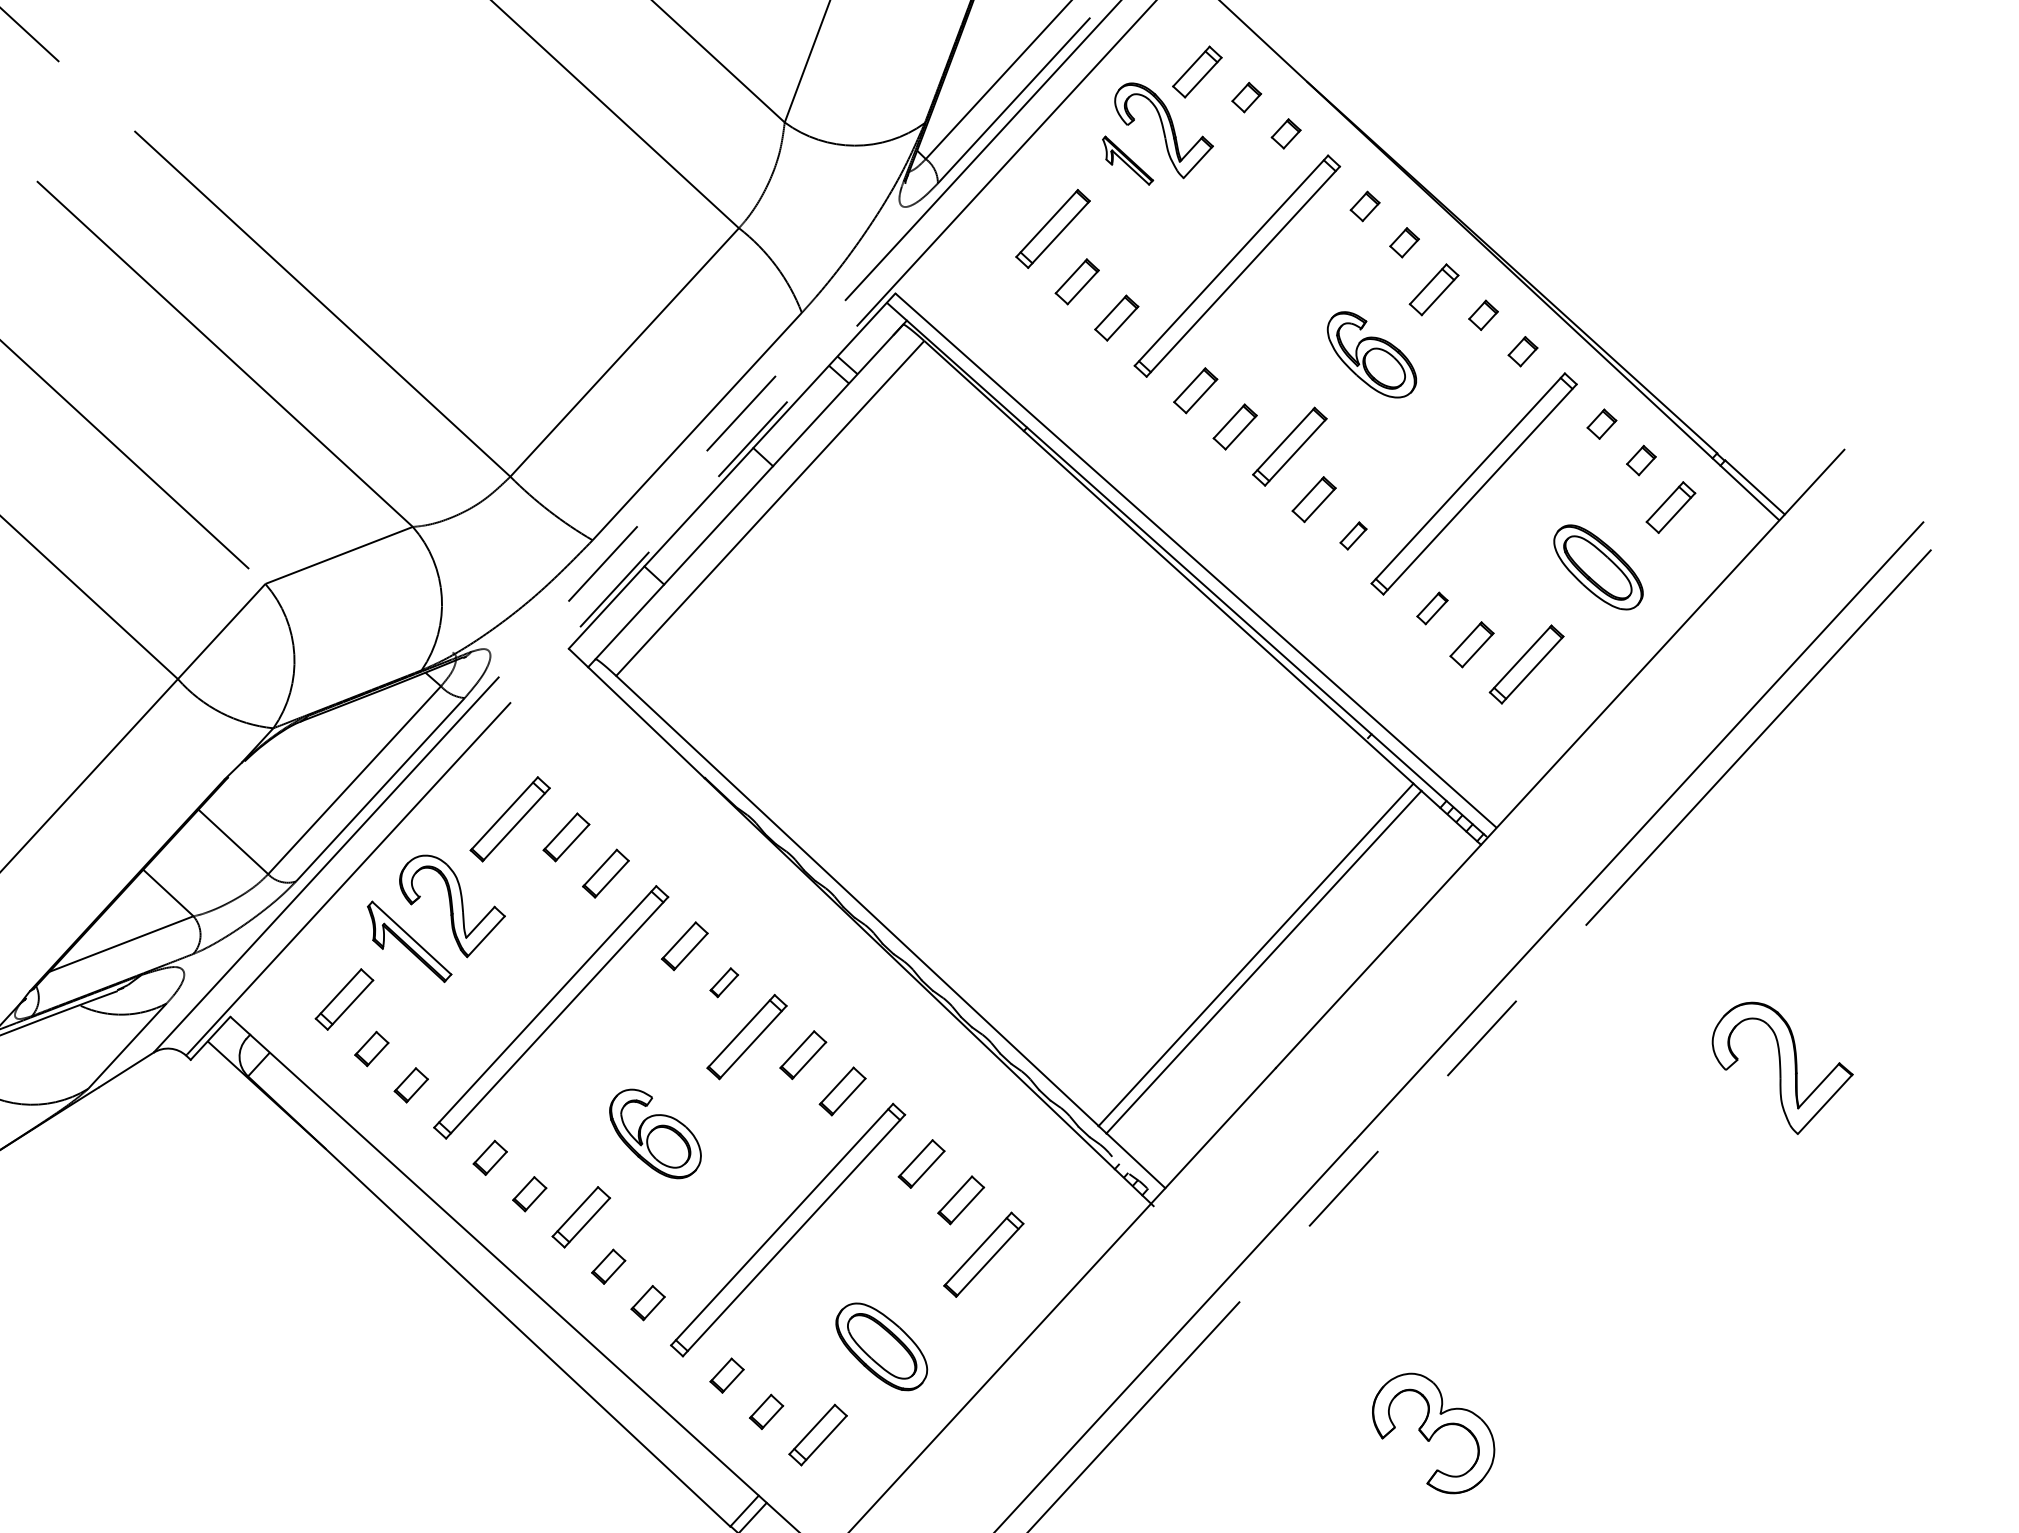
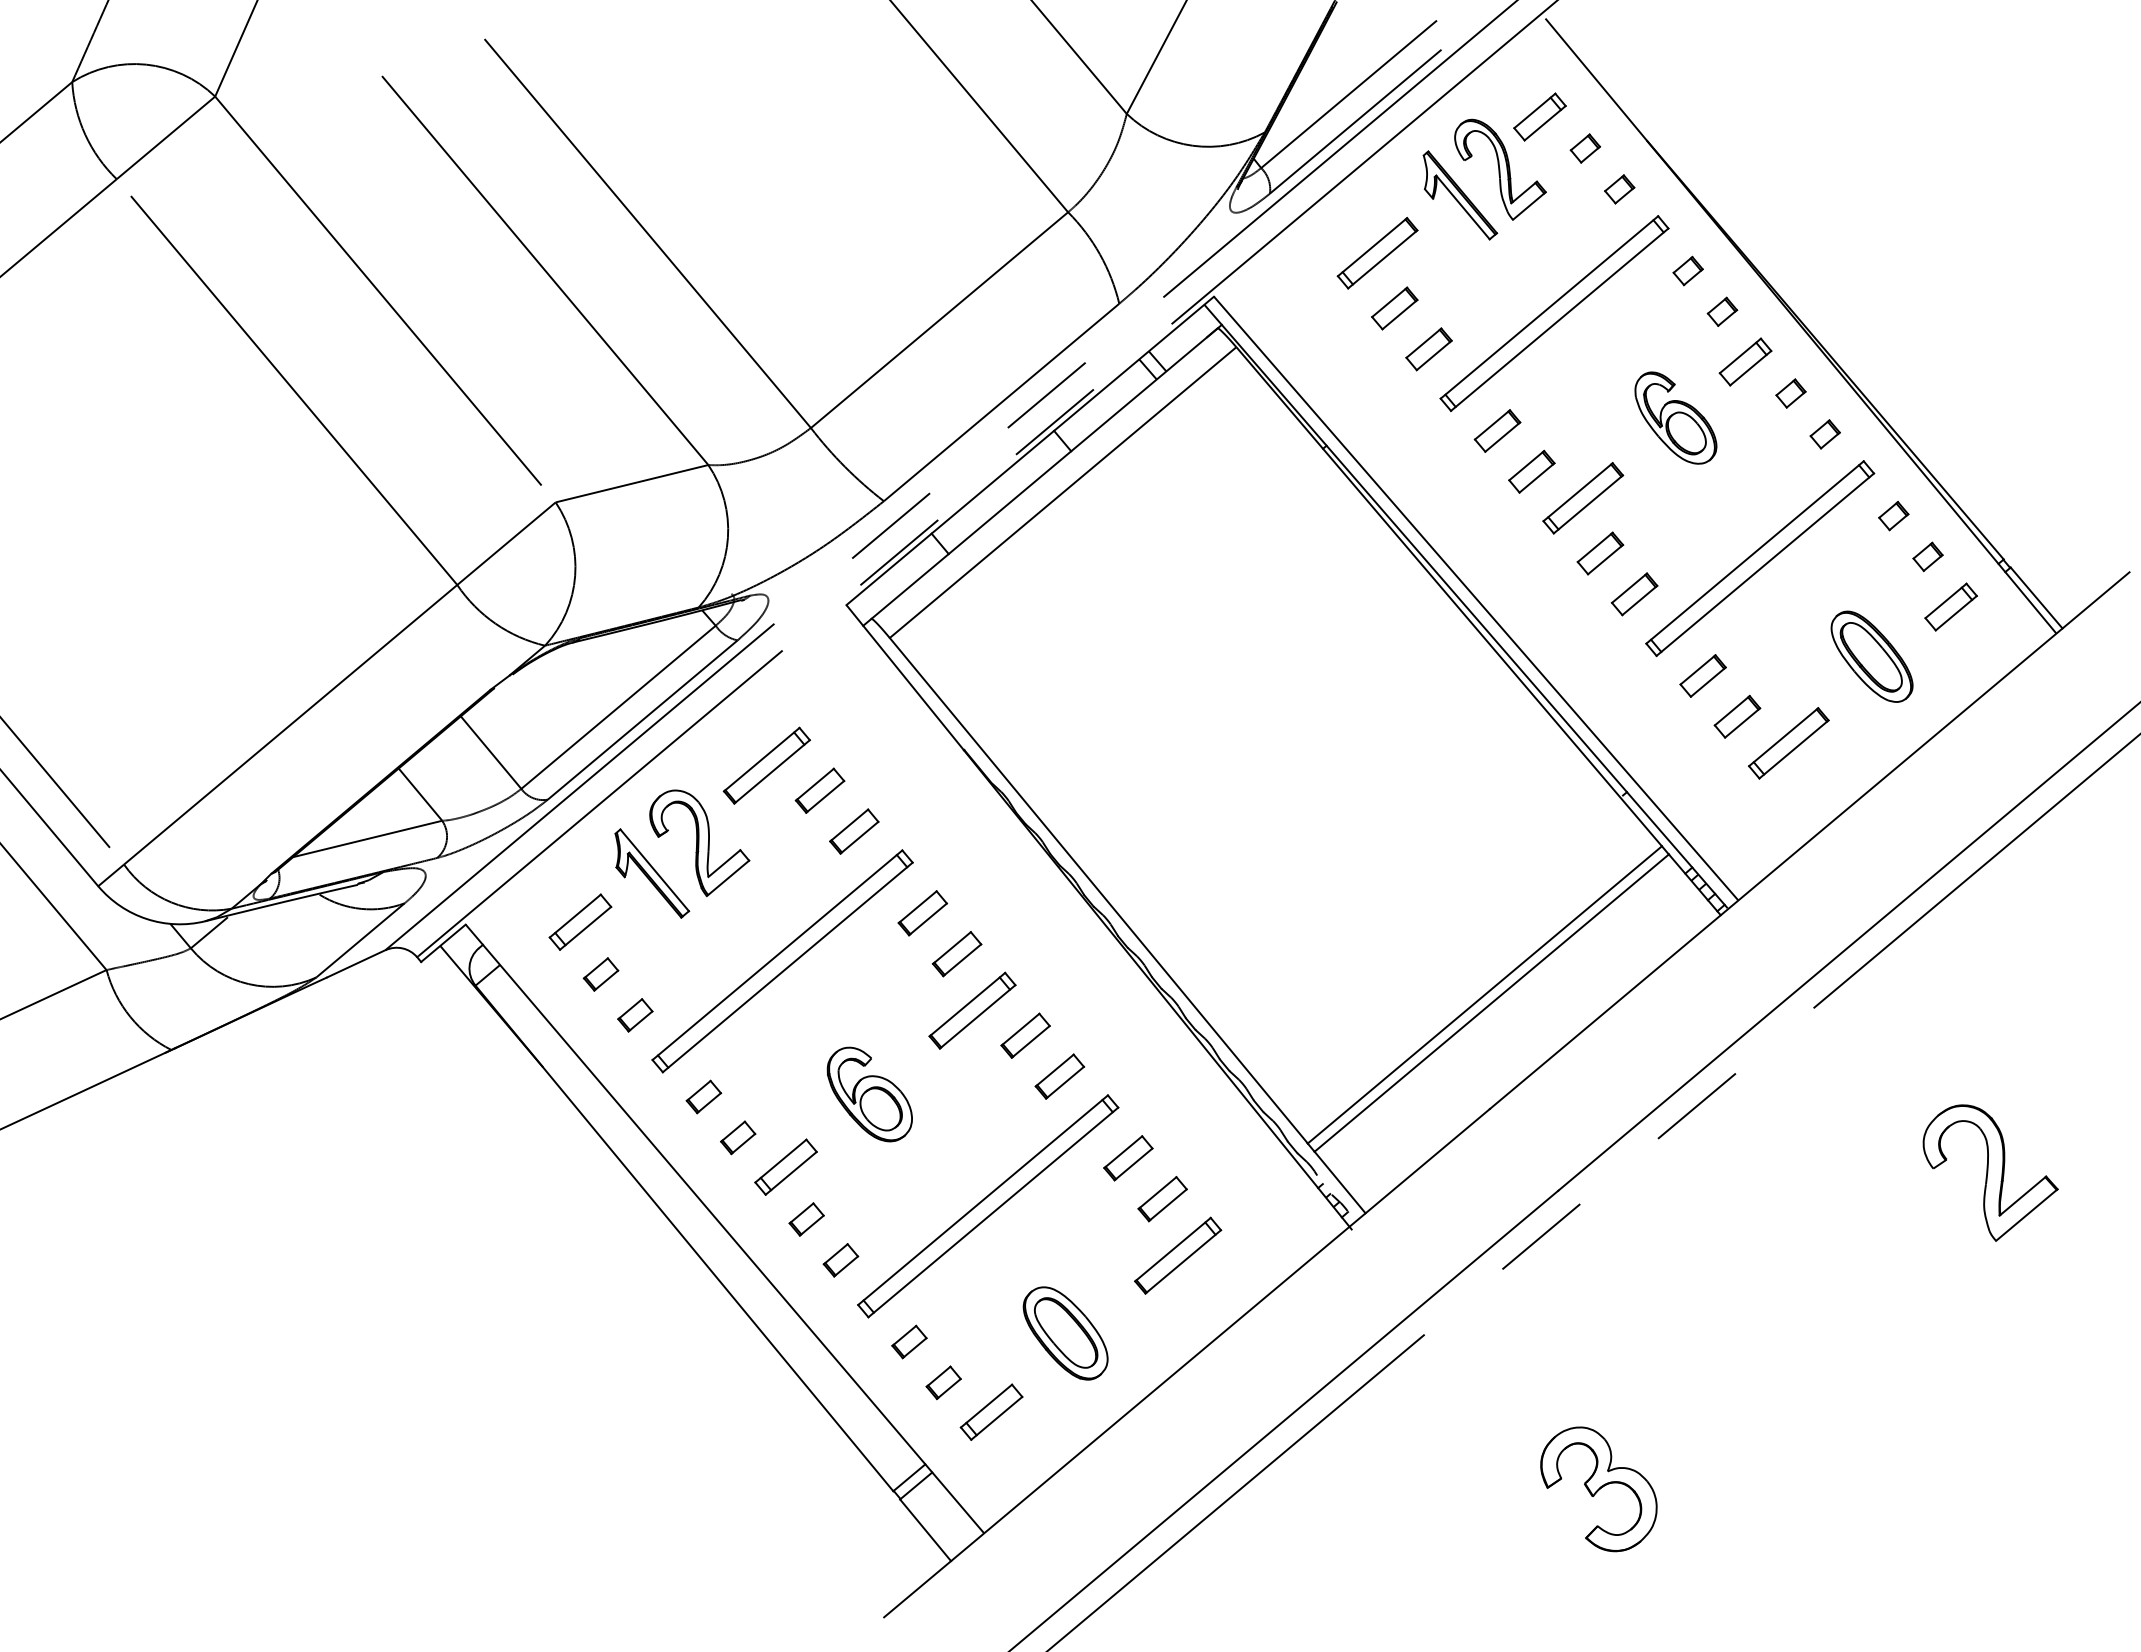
part: (1128, 160) -> (1460, 195), size x1.67
part: (1353, 536) -> (1634, 594), size x1.67
part: (1431, 608) -> (1702, 675), size x1.43
part: (723, 983) -> (956, 954), size x1.67

